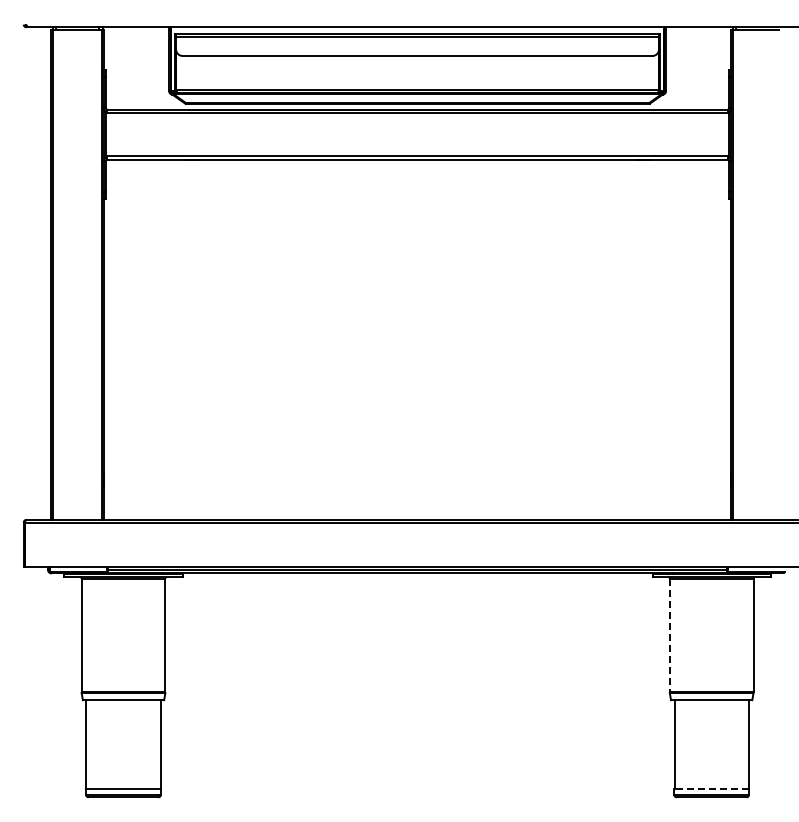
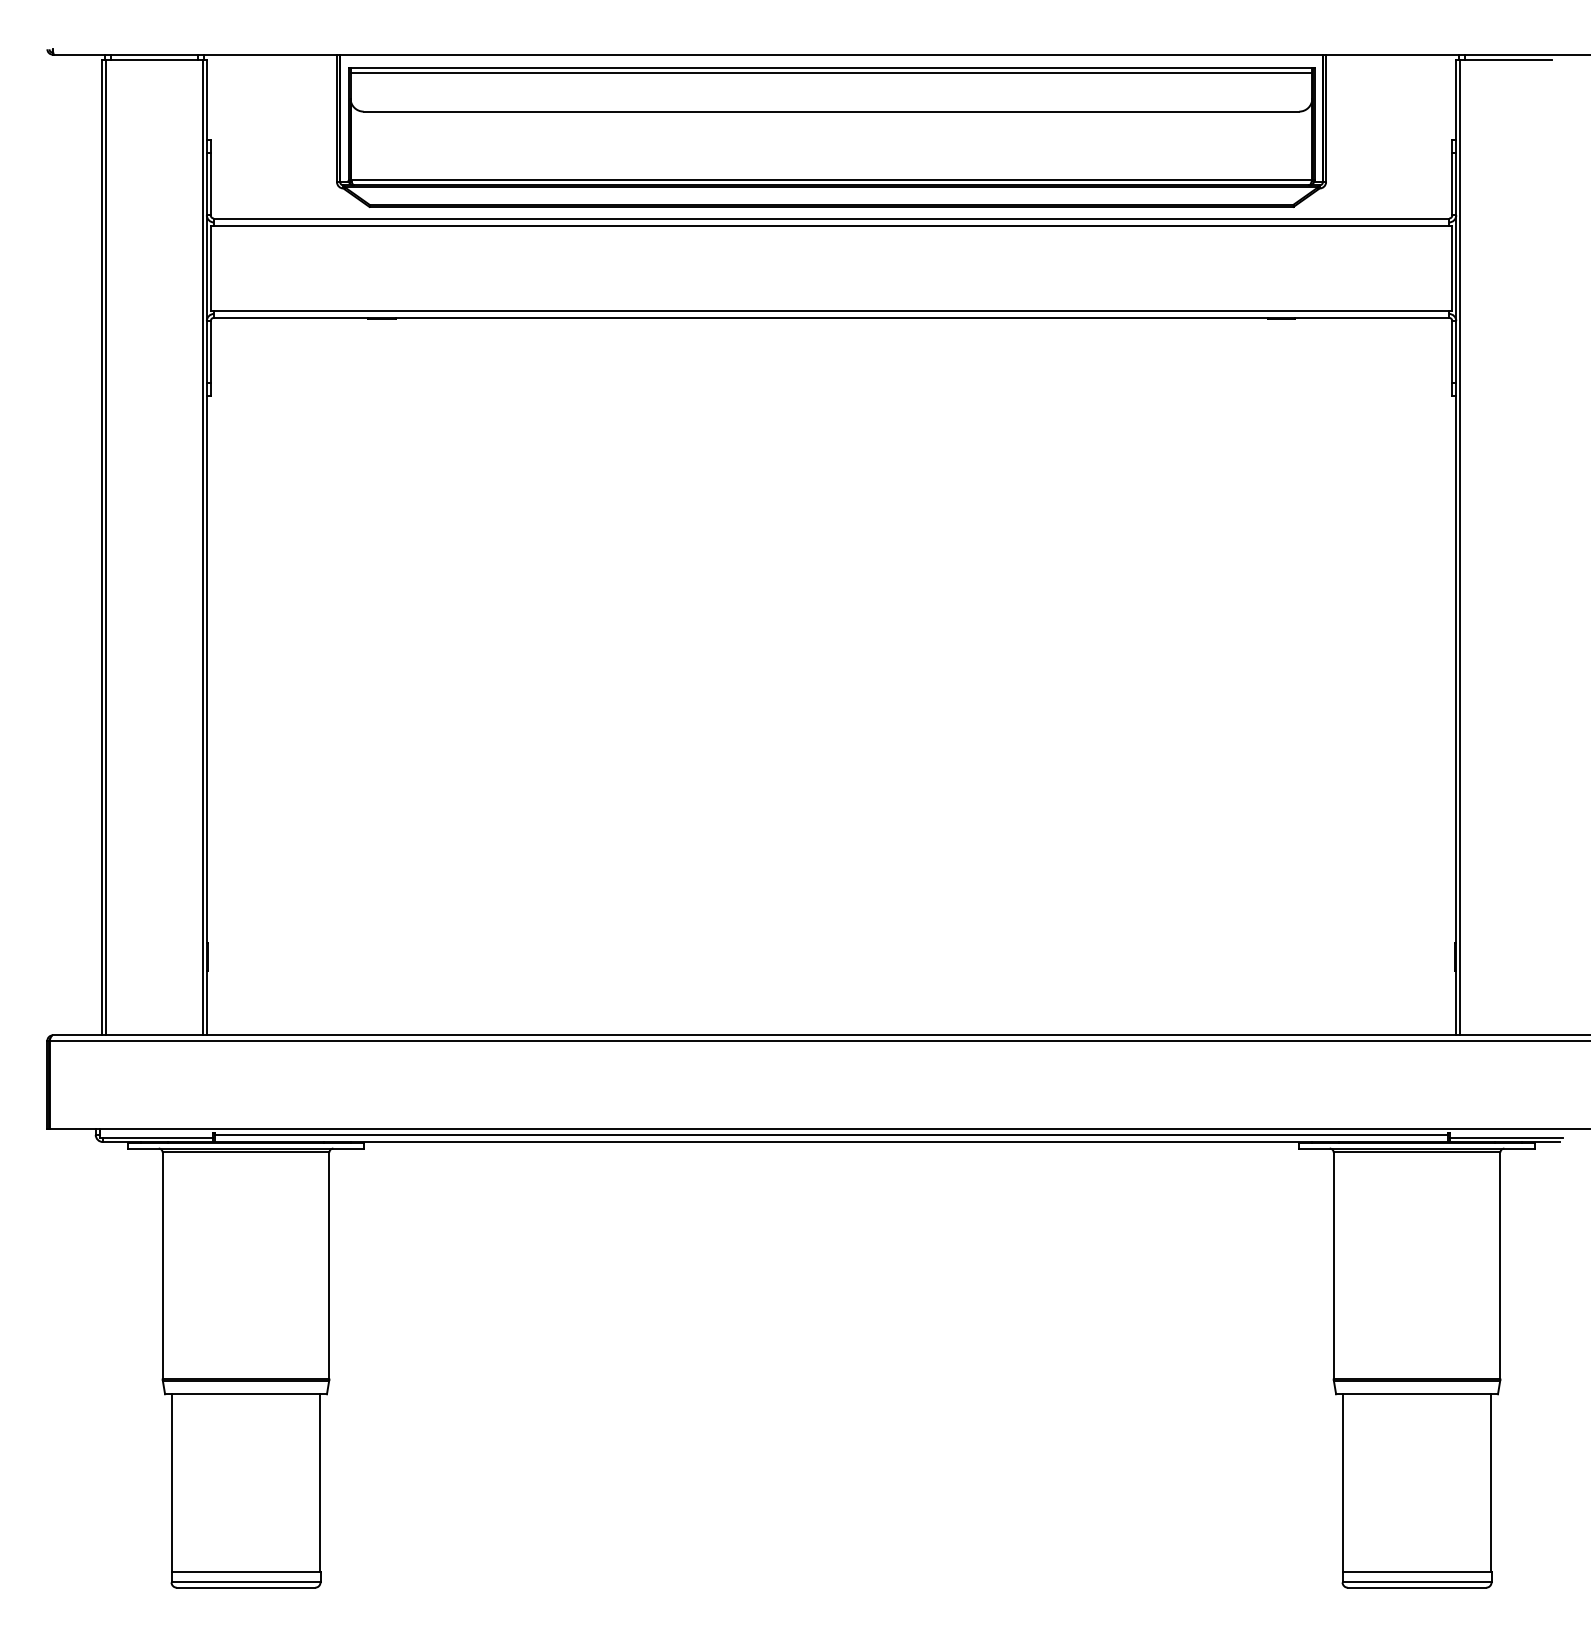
line: (669, 635) -> (1333, 1265), dashed -> solid
line: (711, 789) -> (1416, 1572), dashed -> solid

